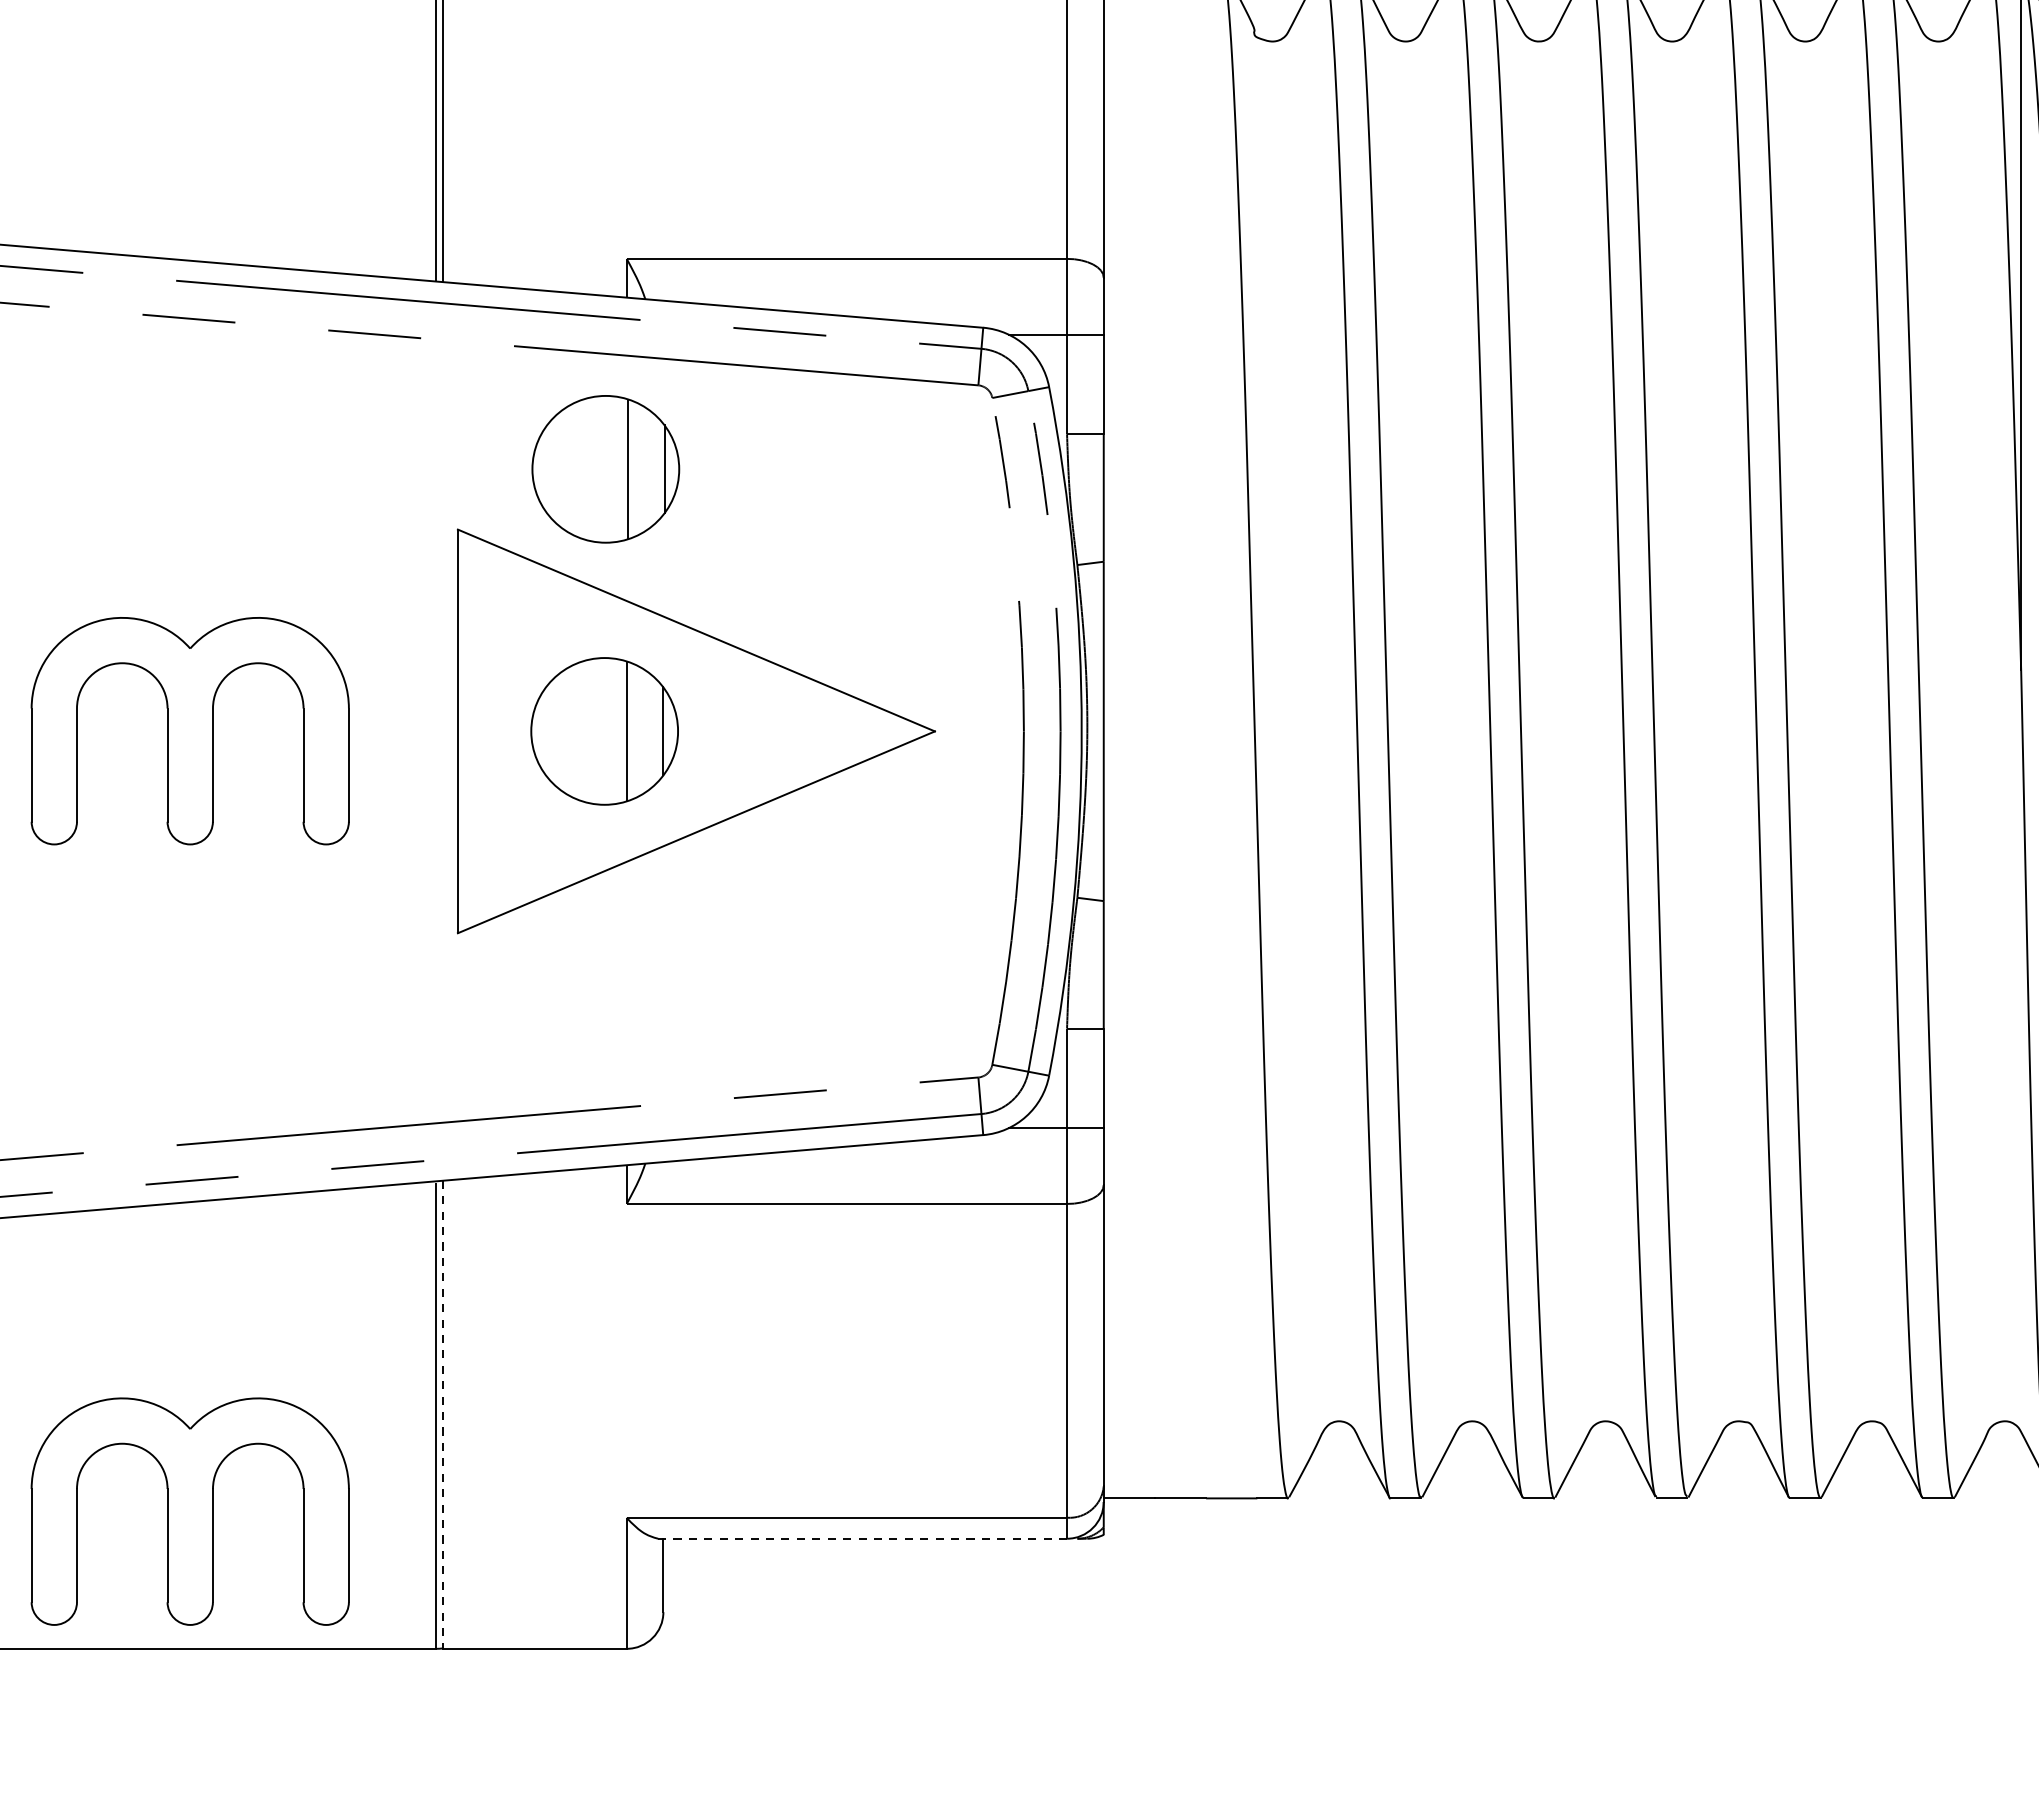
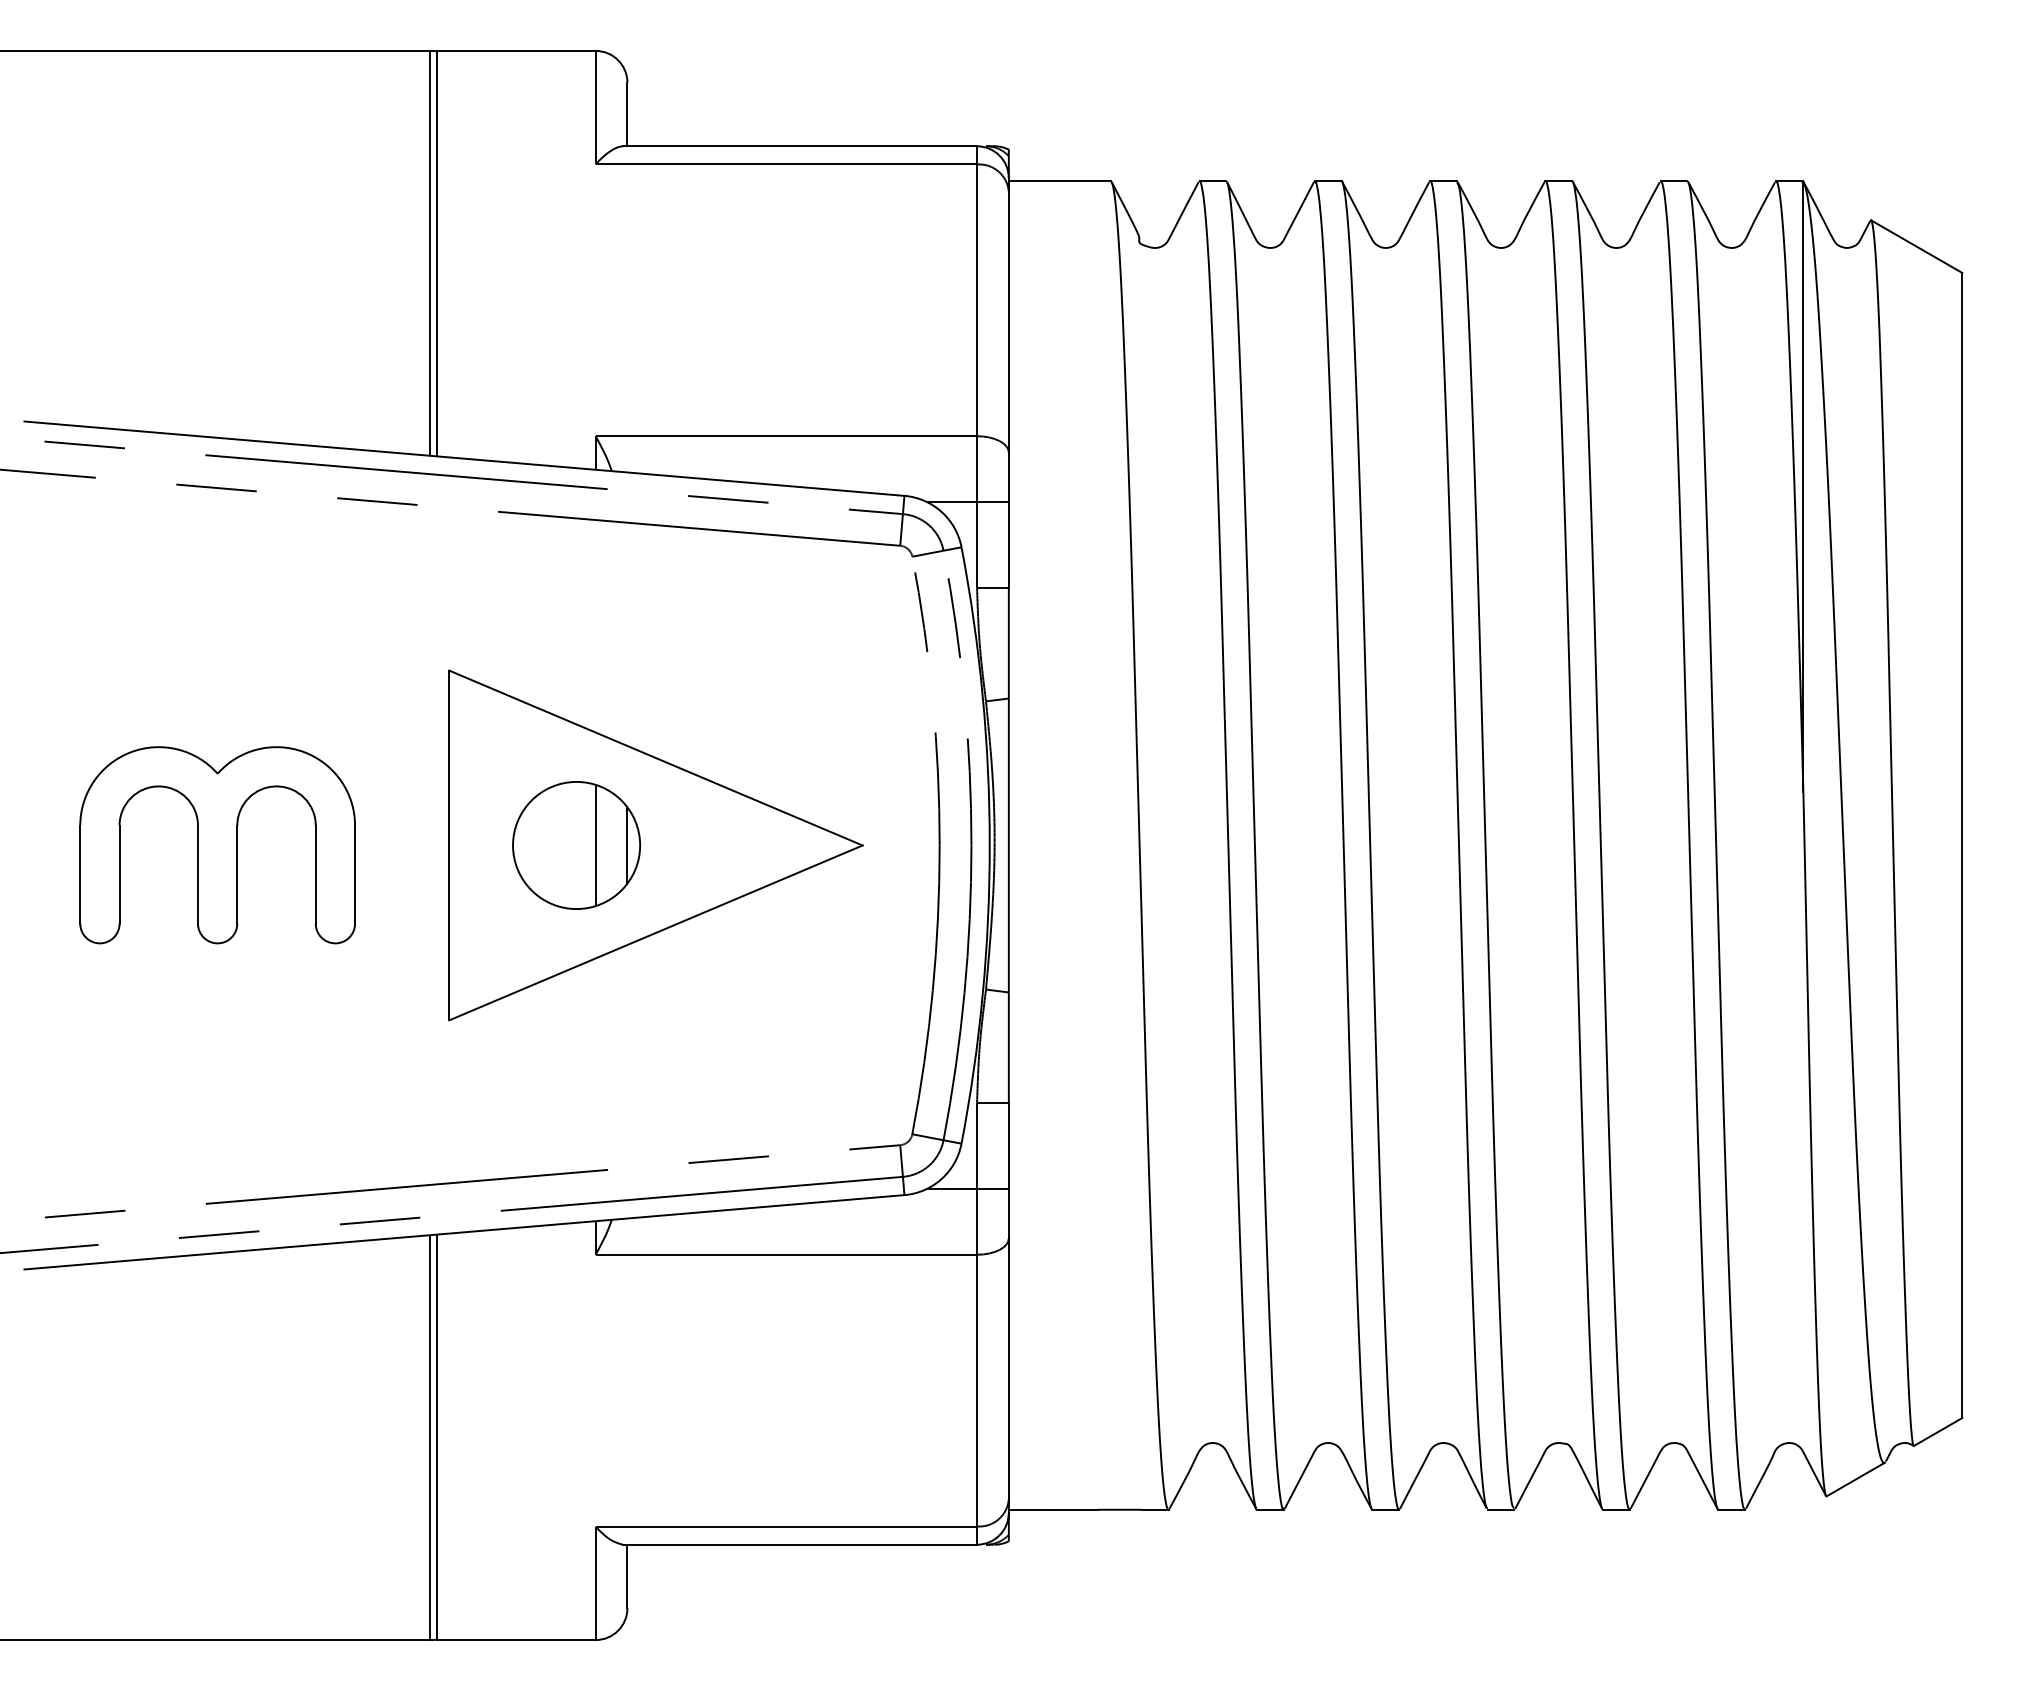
part: (605, 469) -> (577, 618), removed
line: (442, 1414) -> (436, 1437), dashed -> solid
part: (190, 1511) -> (217, 1521), removed
line: (862, 1538) -> (799, 1544), dashed -> solid

